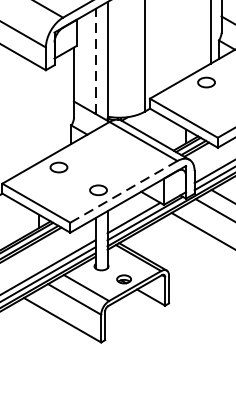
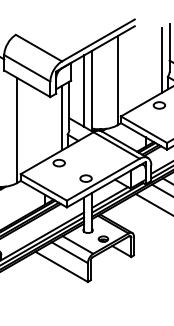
line: (96, 61) -> (84, 91), dashed -> solid
line: (63, 100) -> (62, 117), added
line: (124, 191) -> (103, 179), dashed -> solid

